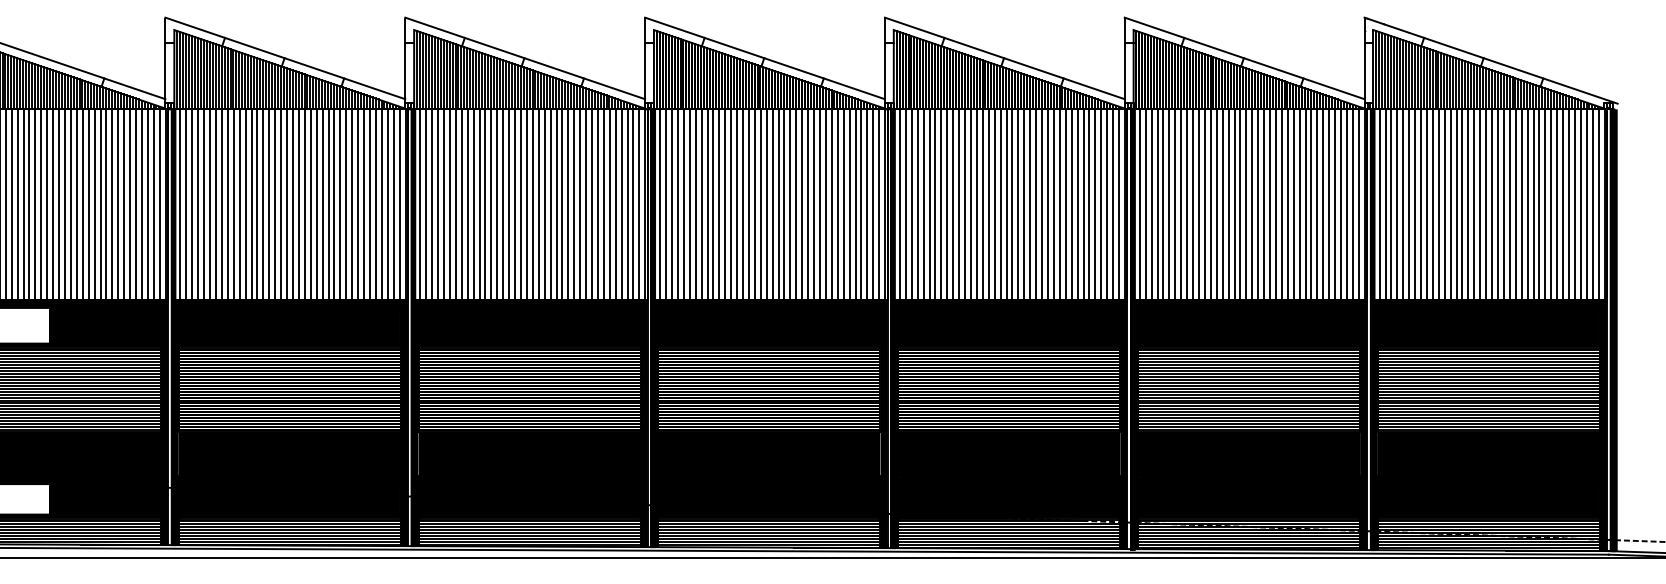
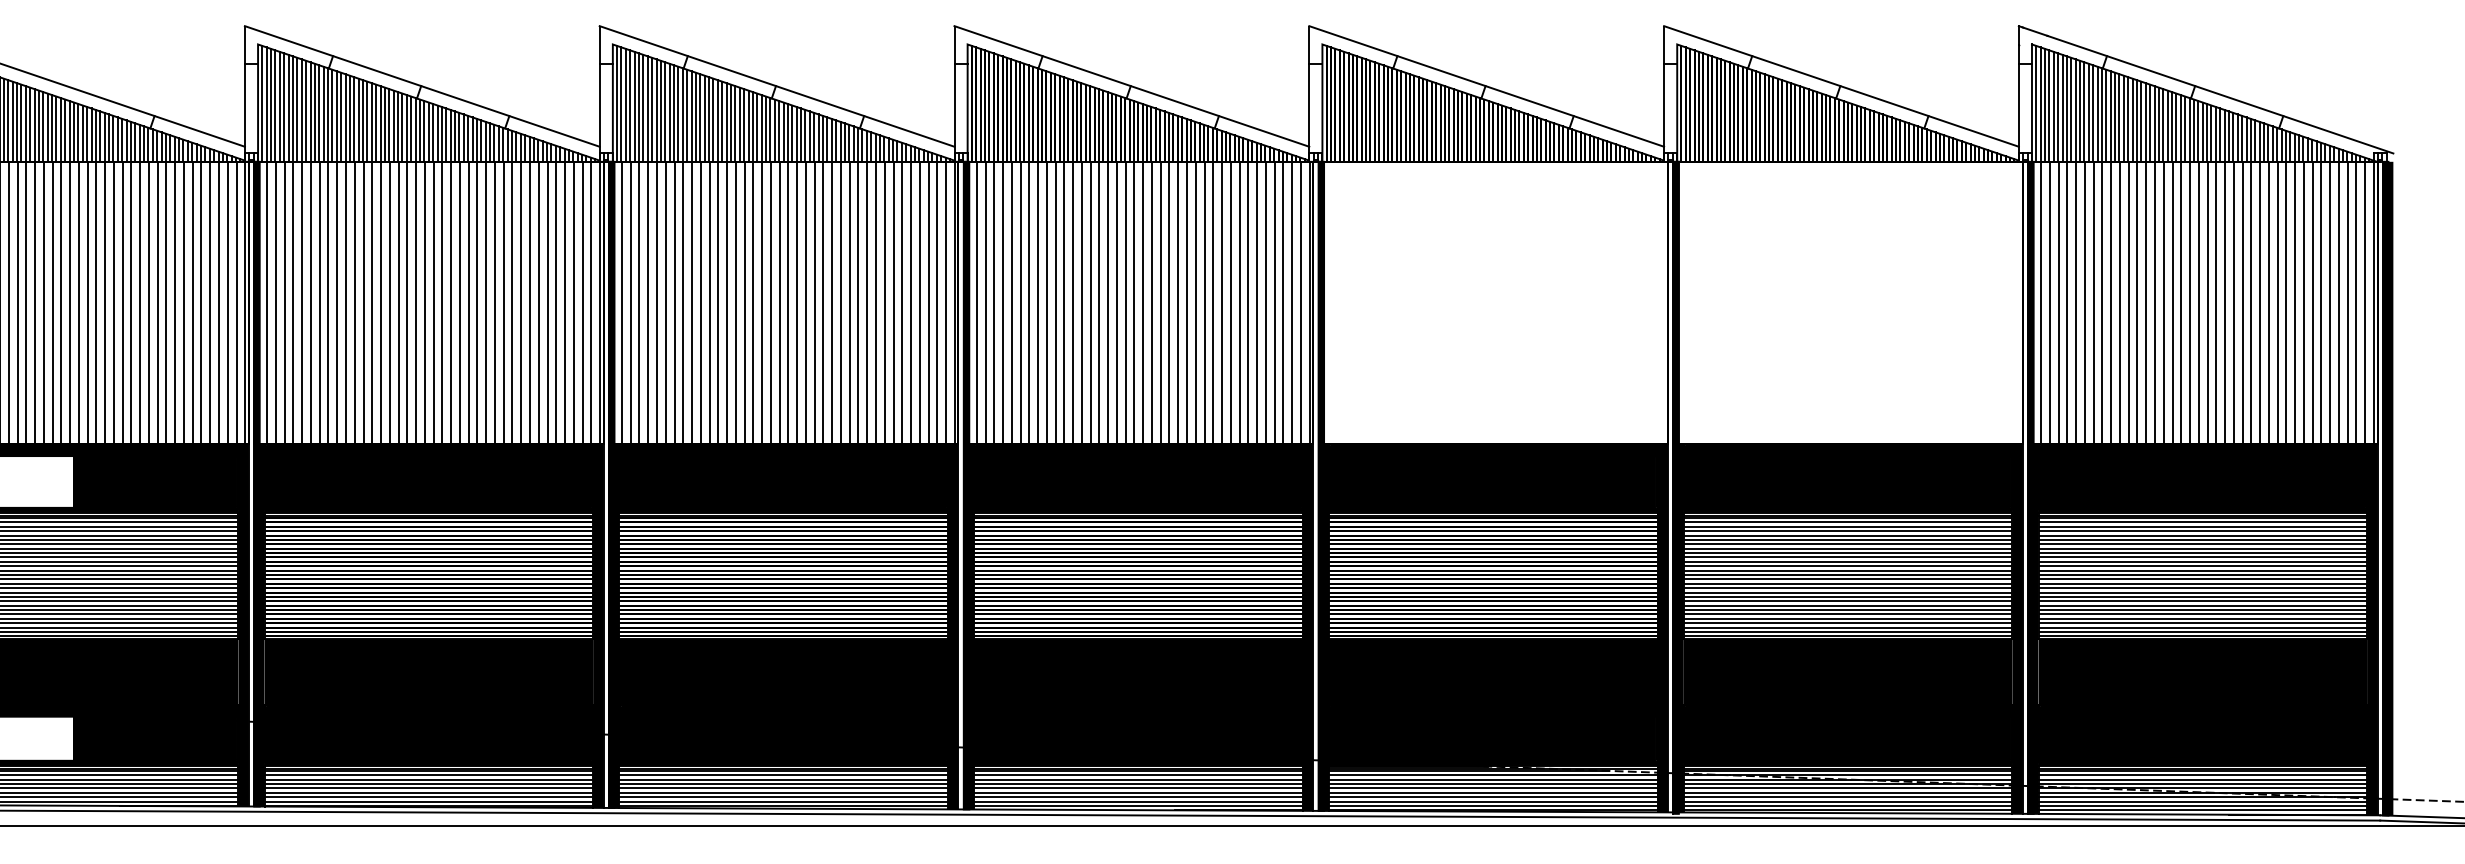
hatch: (1009, 204) -> (1493, 302), removed
hatch: (1248, 204) -> (1847, 302), removed

